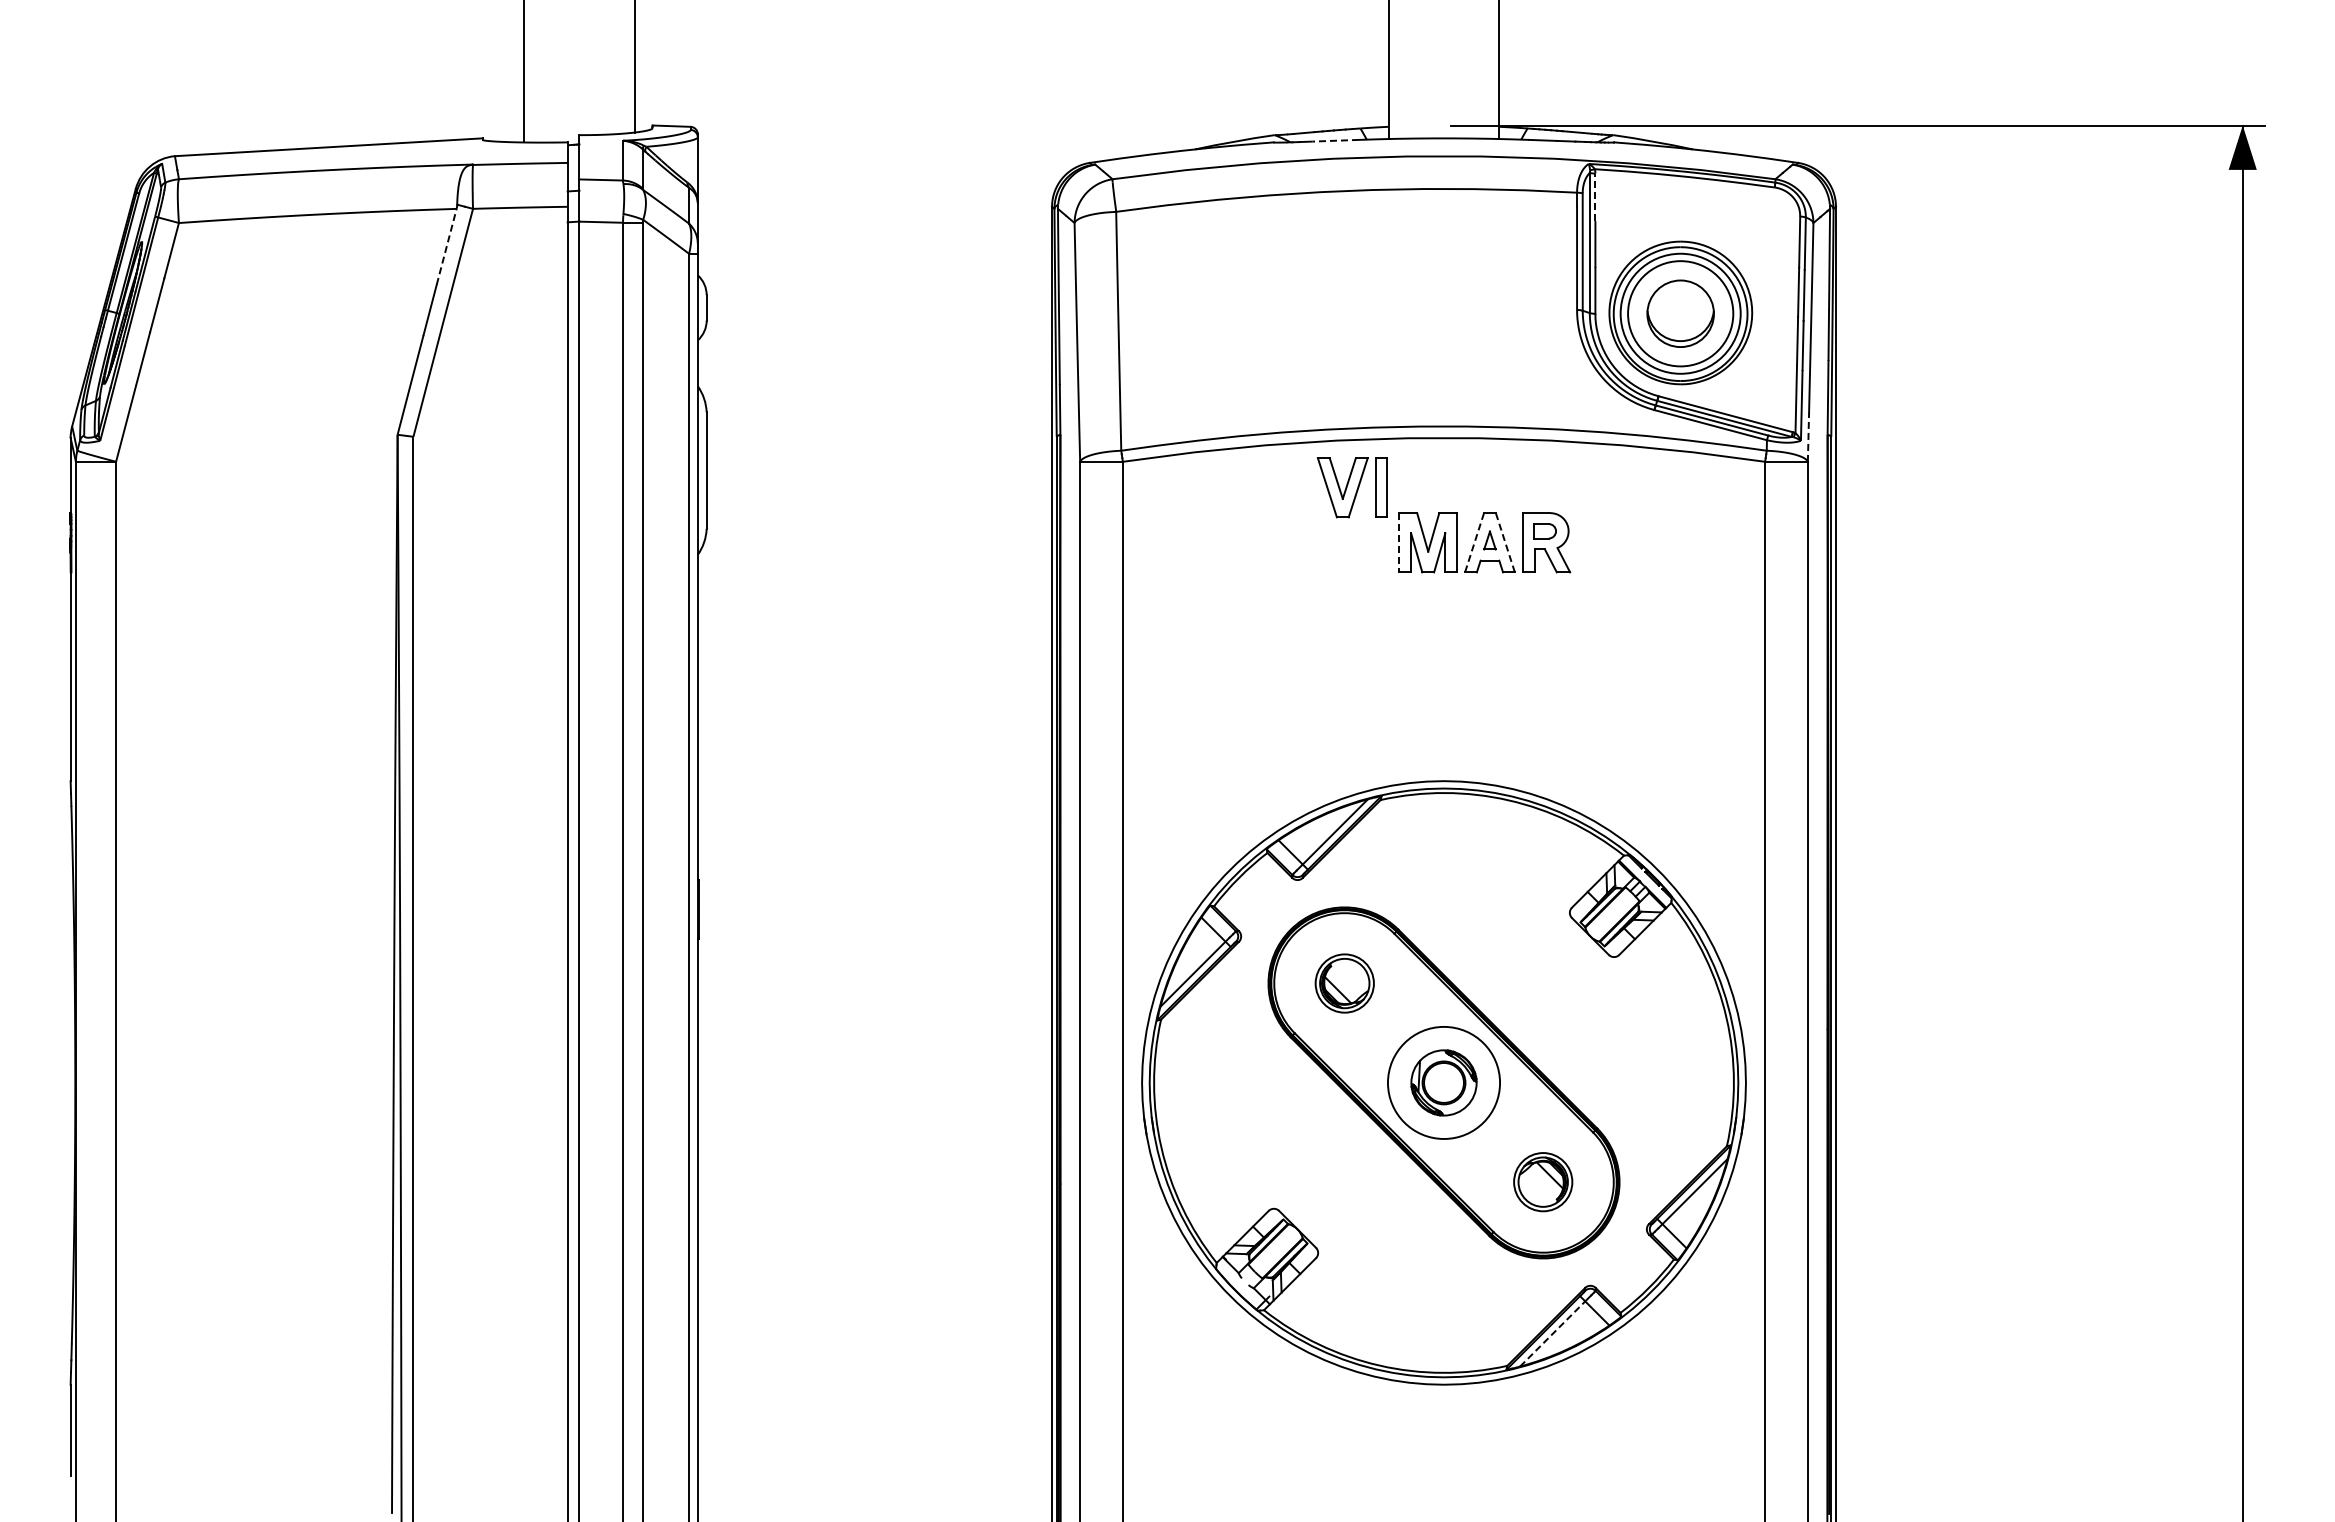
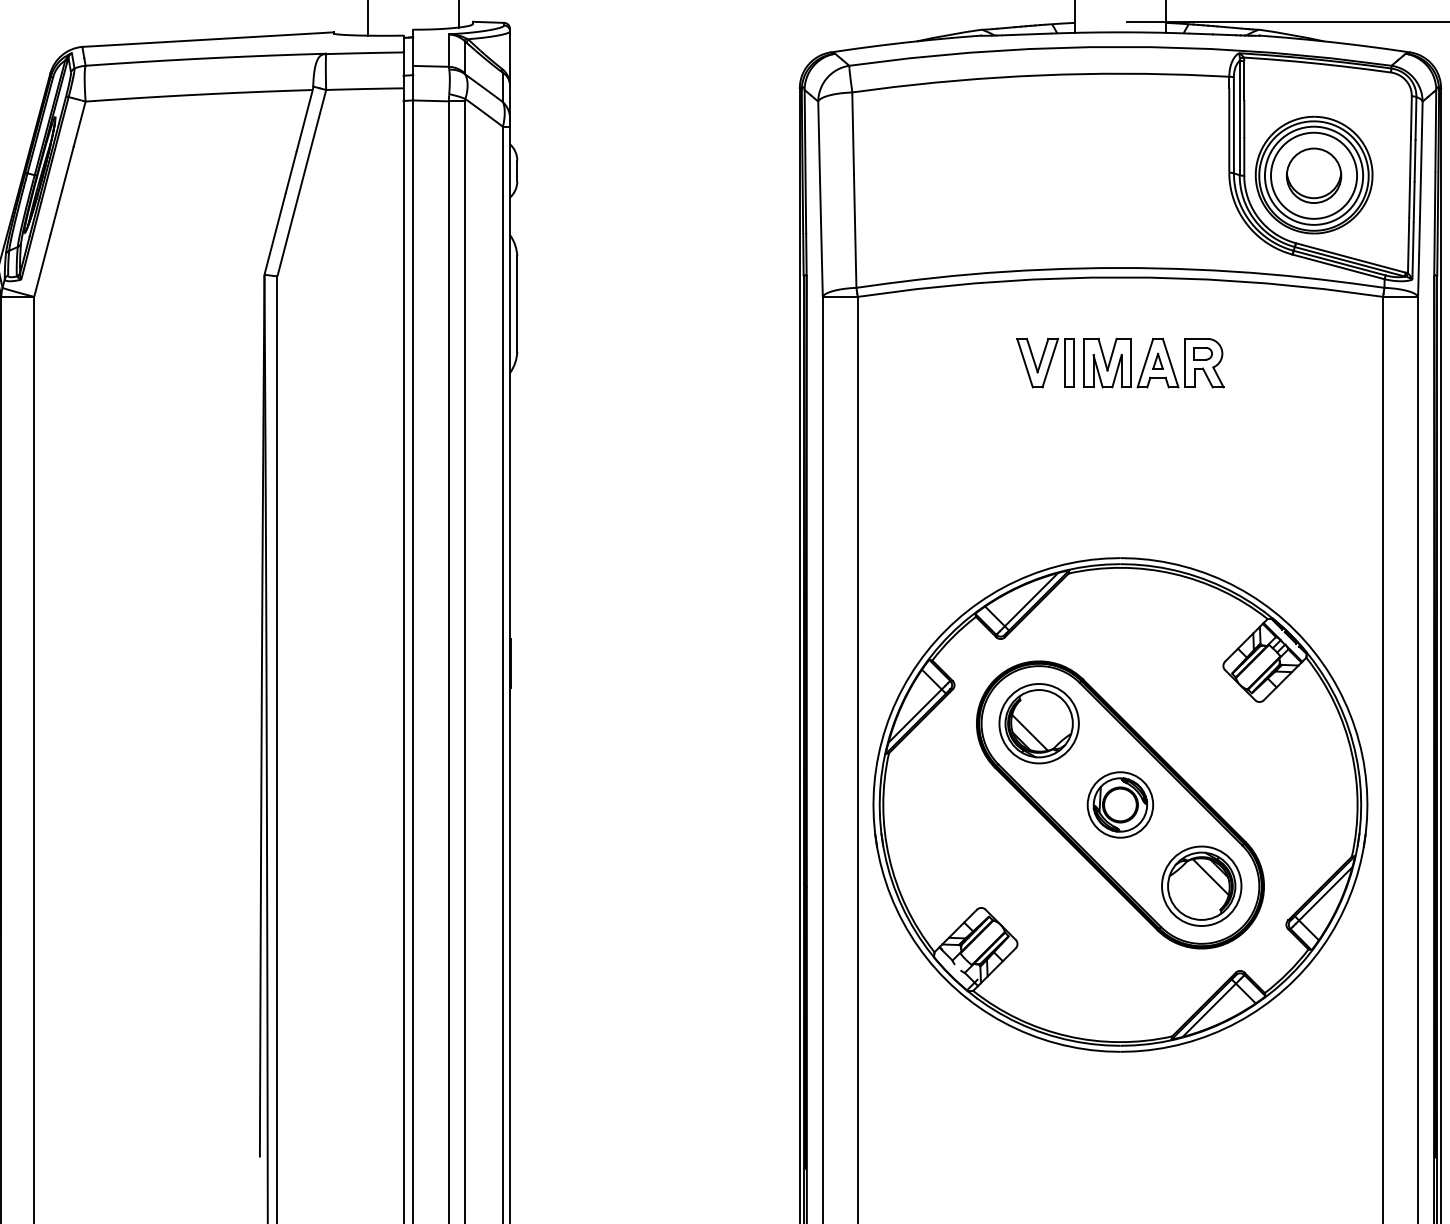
line: (1335, 140) -> (1031, 34), dashed -> solid
line: (1595, 197) -> (1244, 80), dashed -> solid
line: (446, 245) -> (304, 119), dashed -> solid
line: (1808, 436) -> (1418, 276), dashed -> solid
part: (1352, 487) -> (1045, 362), moved
line: (1399, 542) -> (1084, 362), dashed -> solid
line: (1505, 542) -> (1170, 362), dashed -> solid
line: (1474, 543) -> (1145, 363), dashed -> solid
part: (1344, 983) -> (1039, 723), size x1.67
circle: (1443, 1082) -> (1120, 804), size x0.71
part: (1542, 1181) -> (1201, 885), size x1.67
line: (1553, 1333) -> (1210, 1009), dashed -> solid

